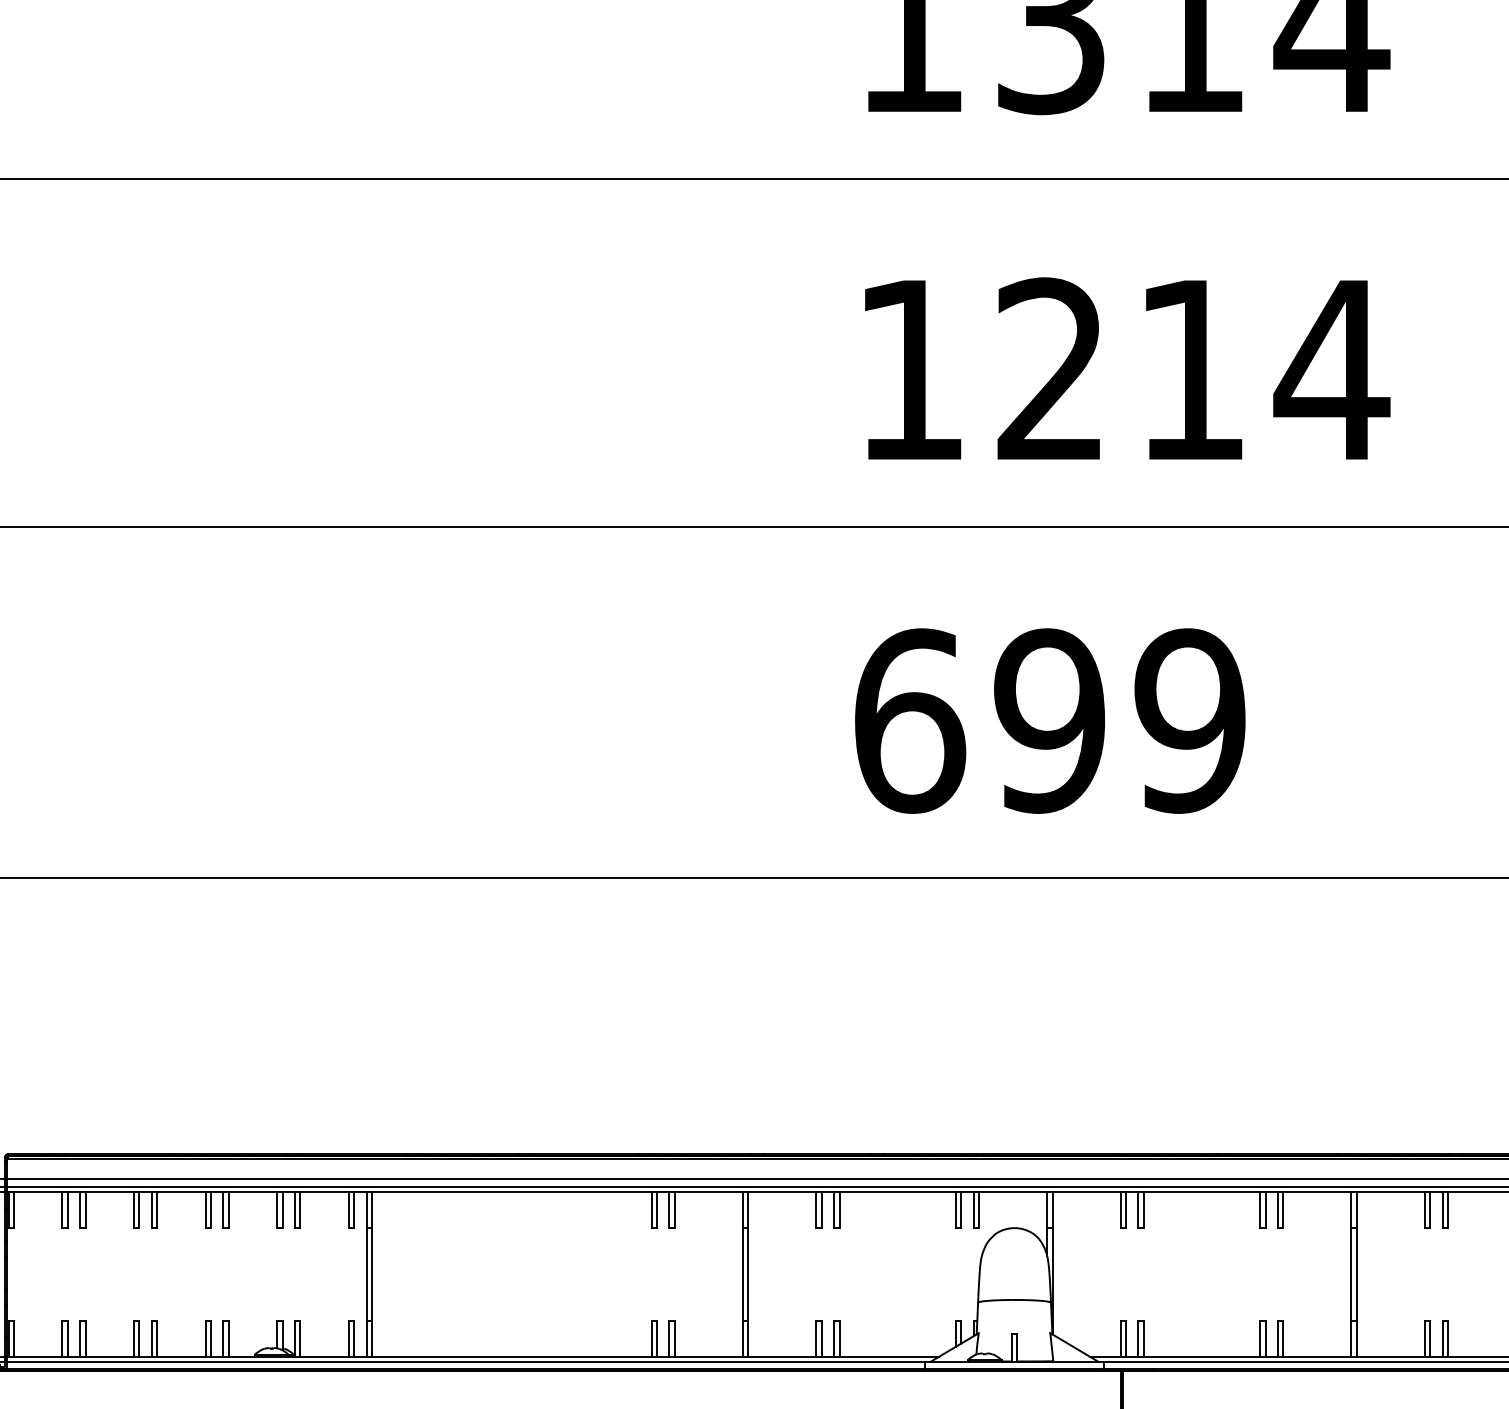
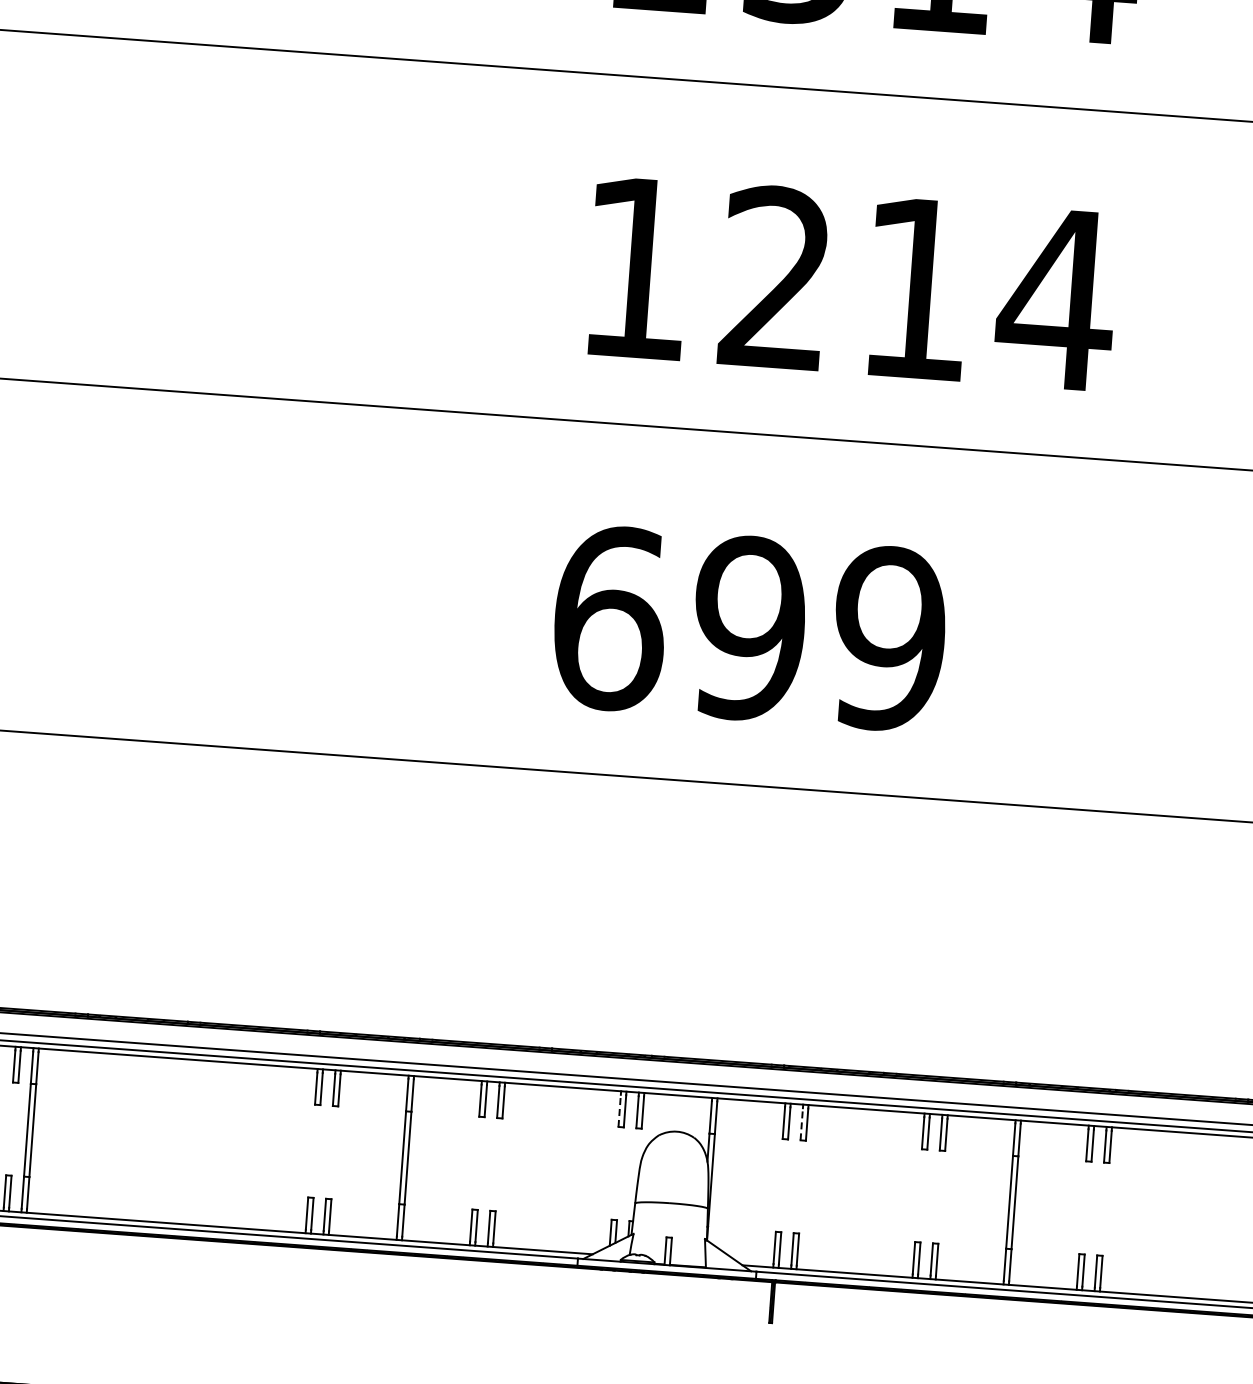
line: (955, 1211) -> (619, 1110), solid -> dashed
line: (1138, 1211) -> (801, 1124), solid -> dashed

